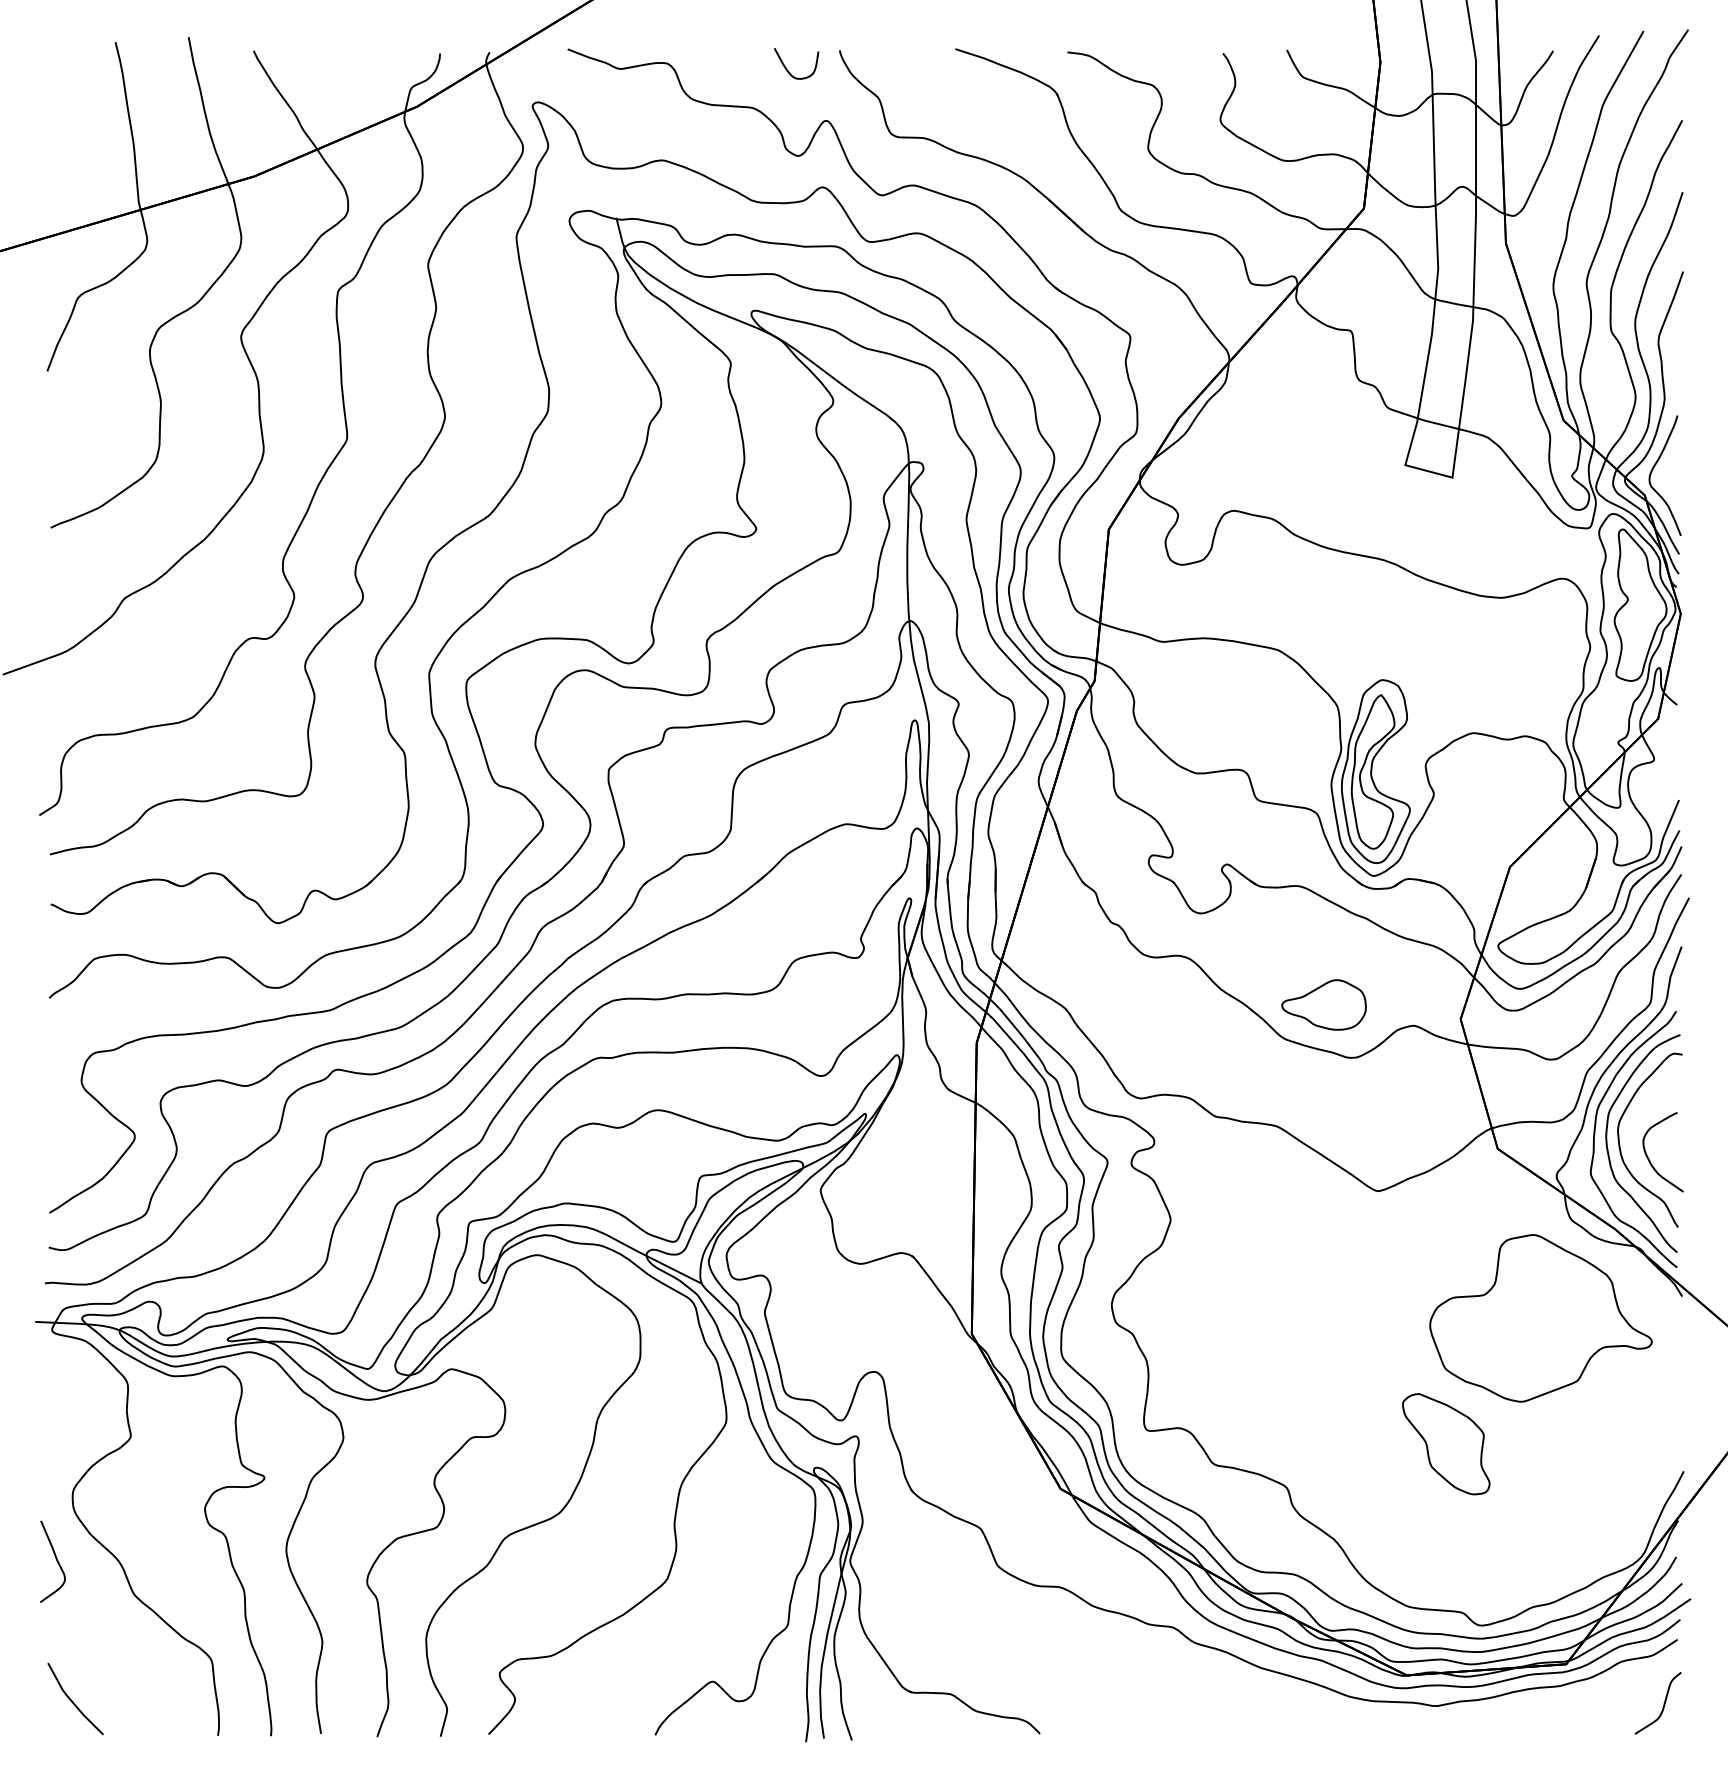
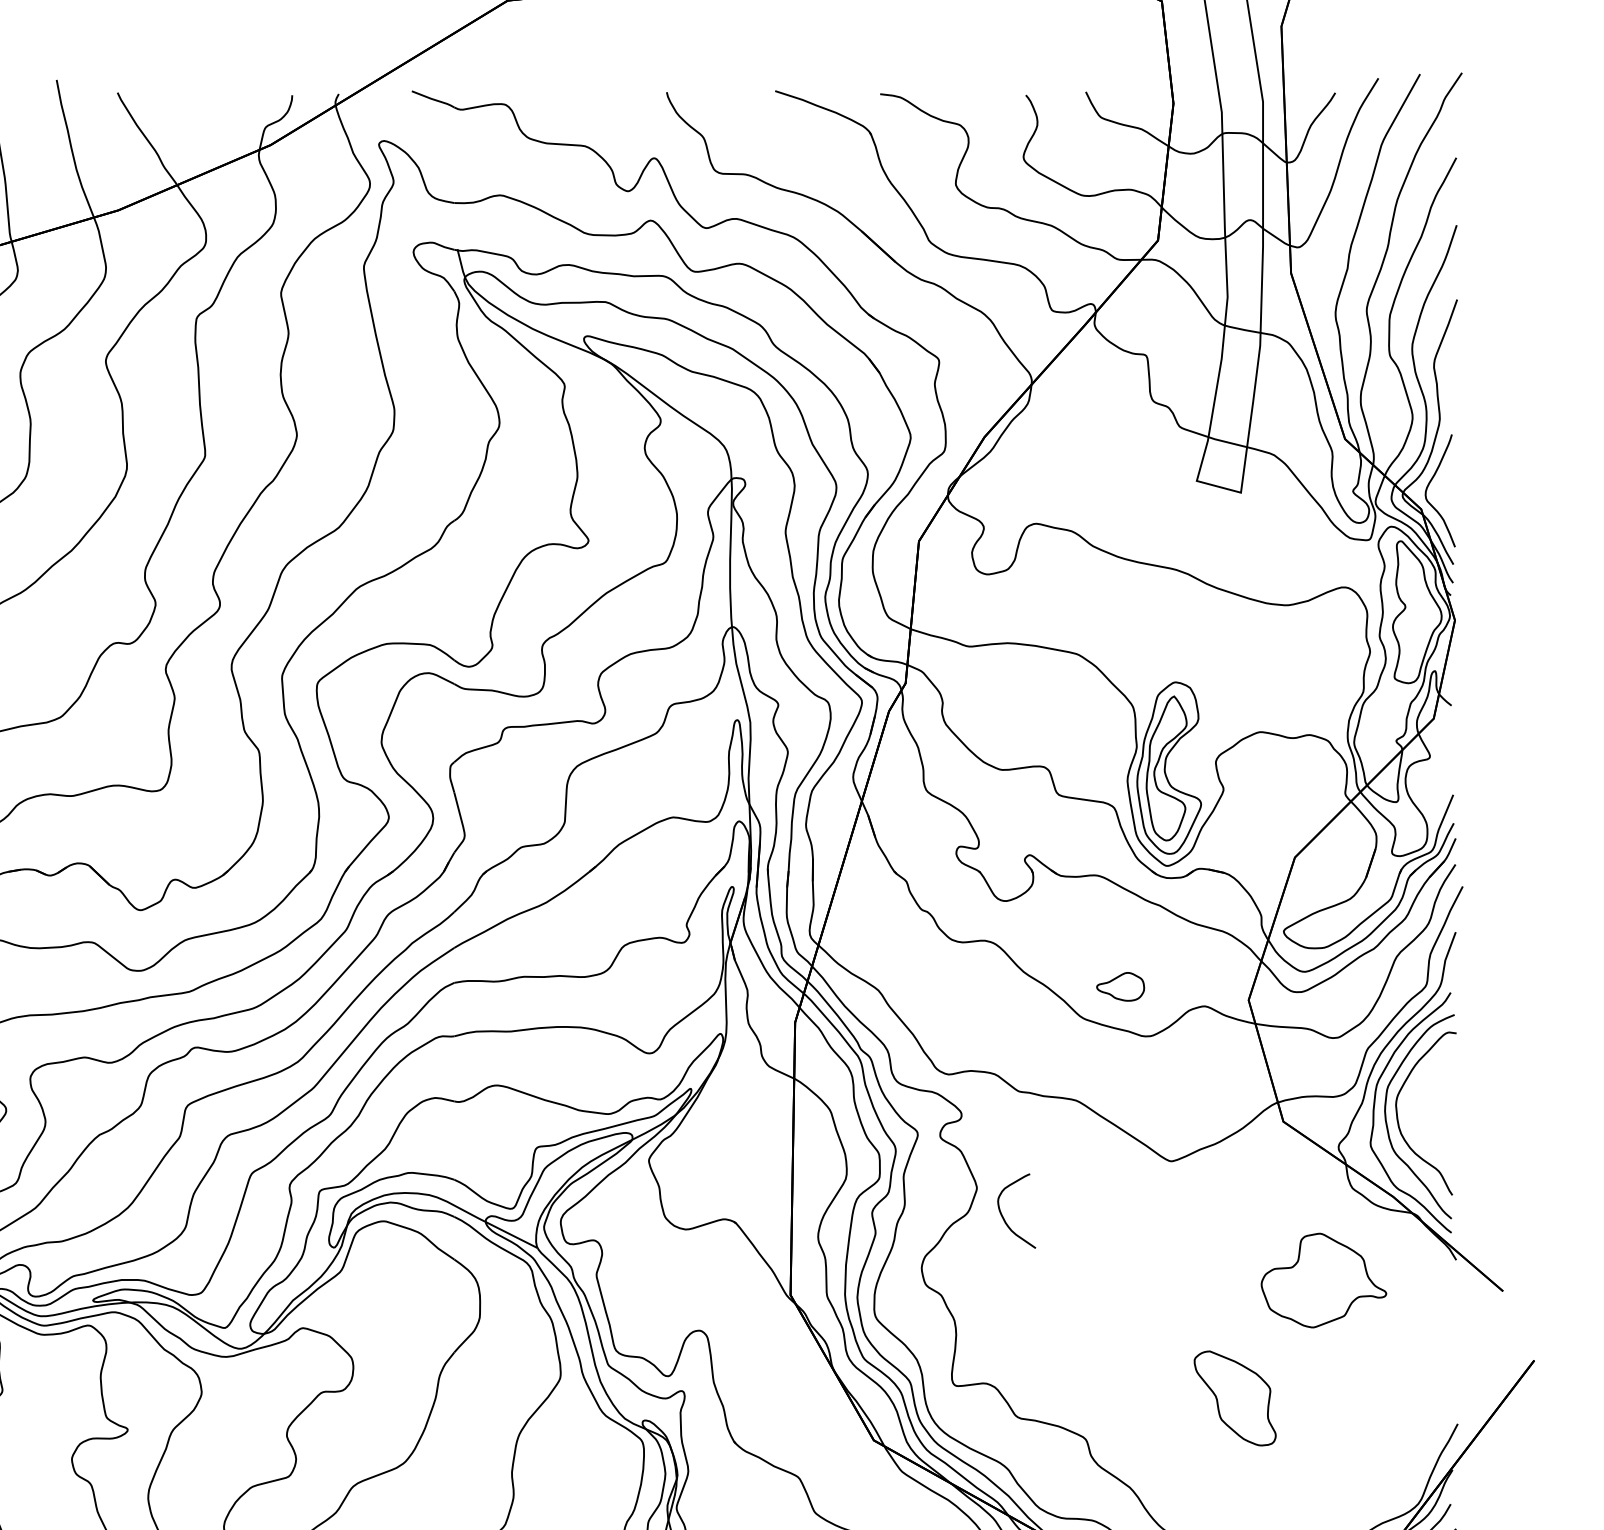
curve: (788, 70) -> (618, 111), removed
part: (1323, 1004) -> (1120, 986), size x0.6
curve: (1649, 1158) -> (1003, 1216), moved
part: (1540, 1318) -> (1323, 1280), size x0.6

